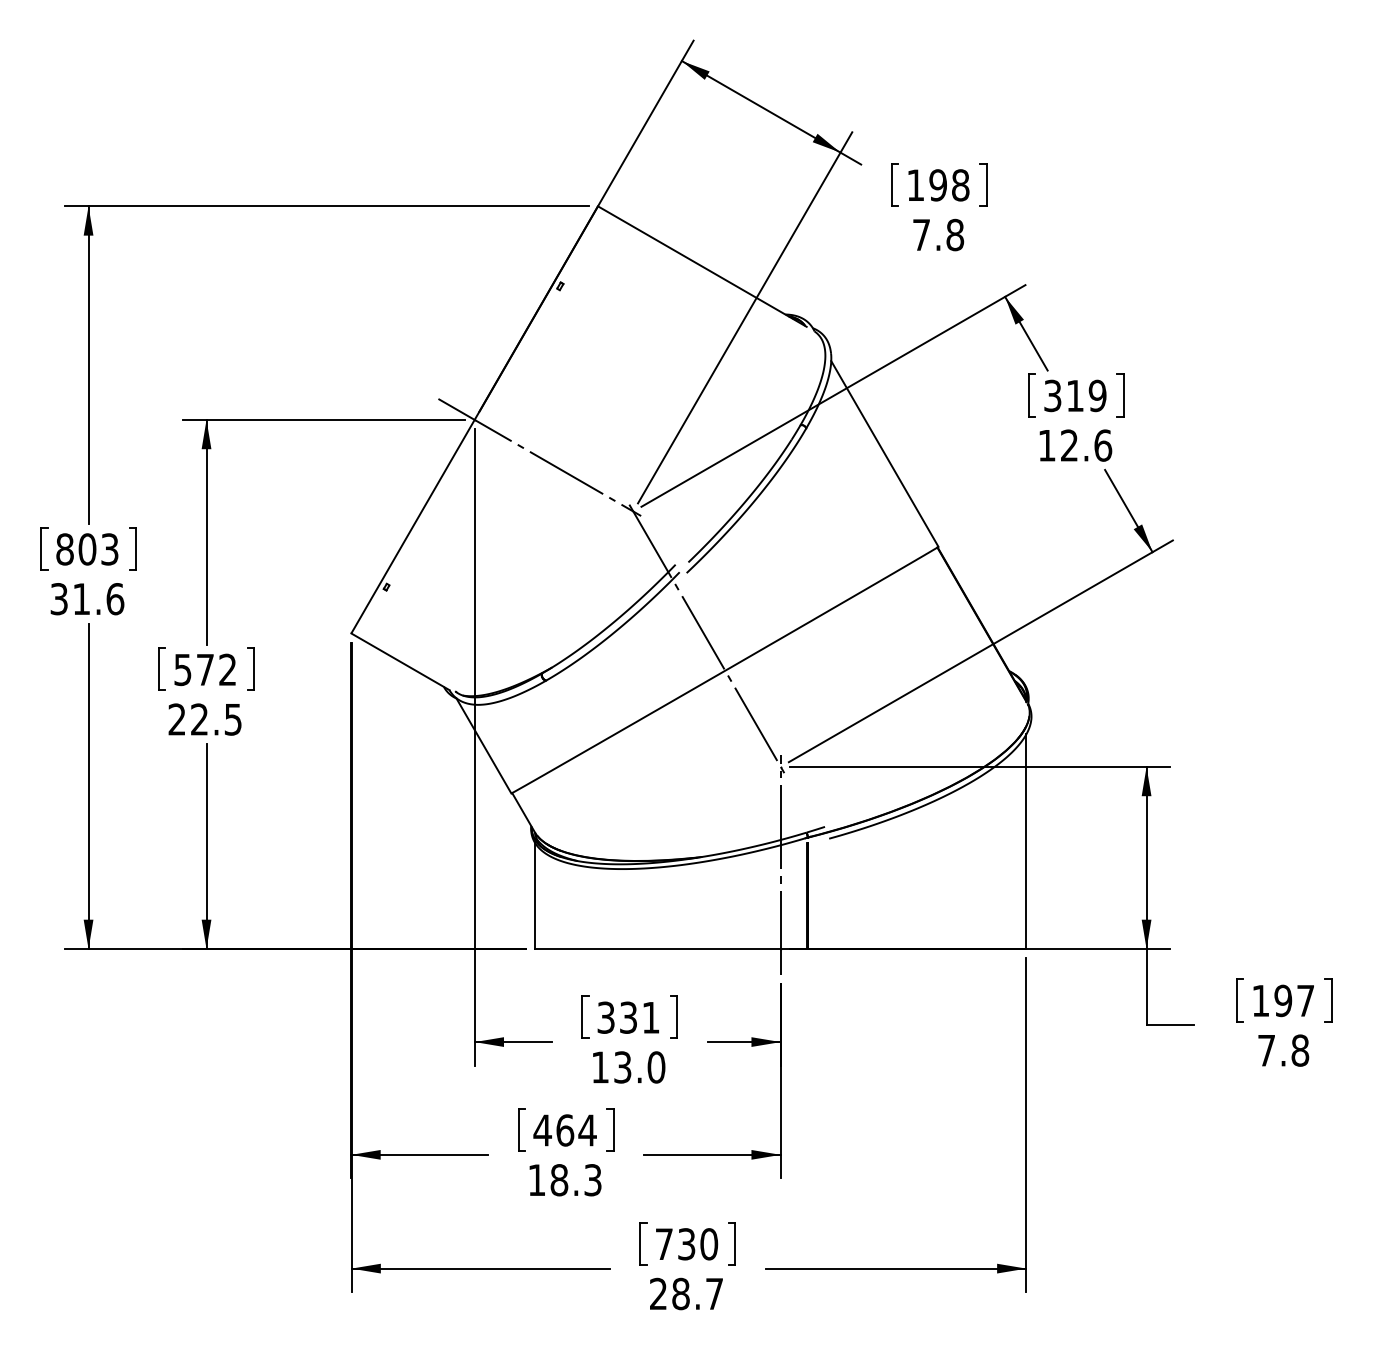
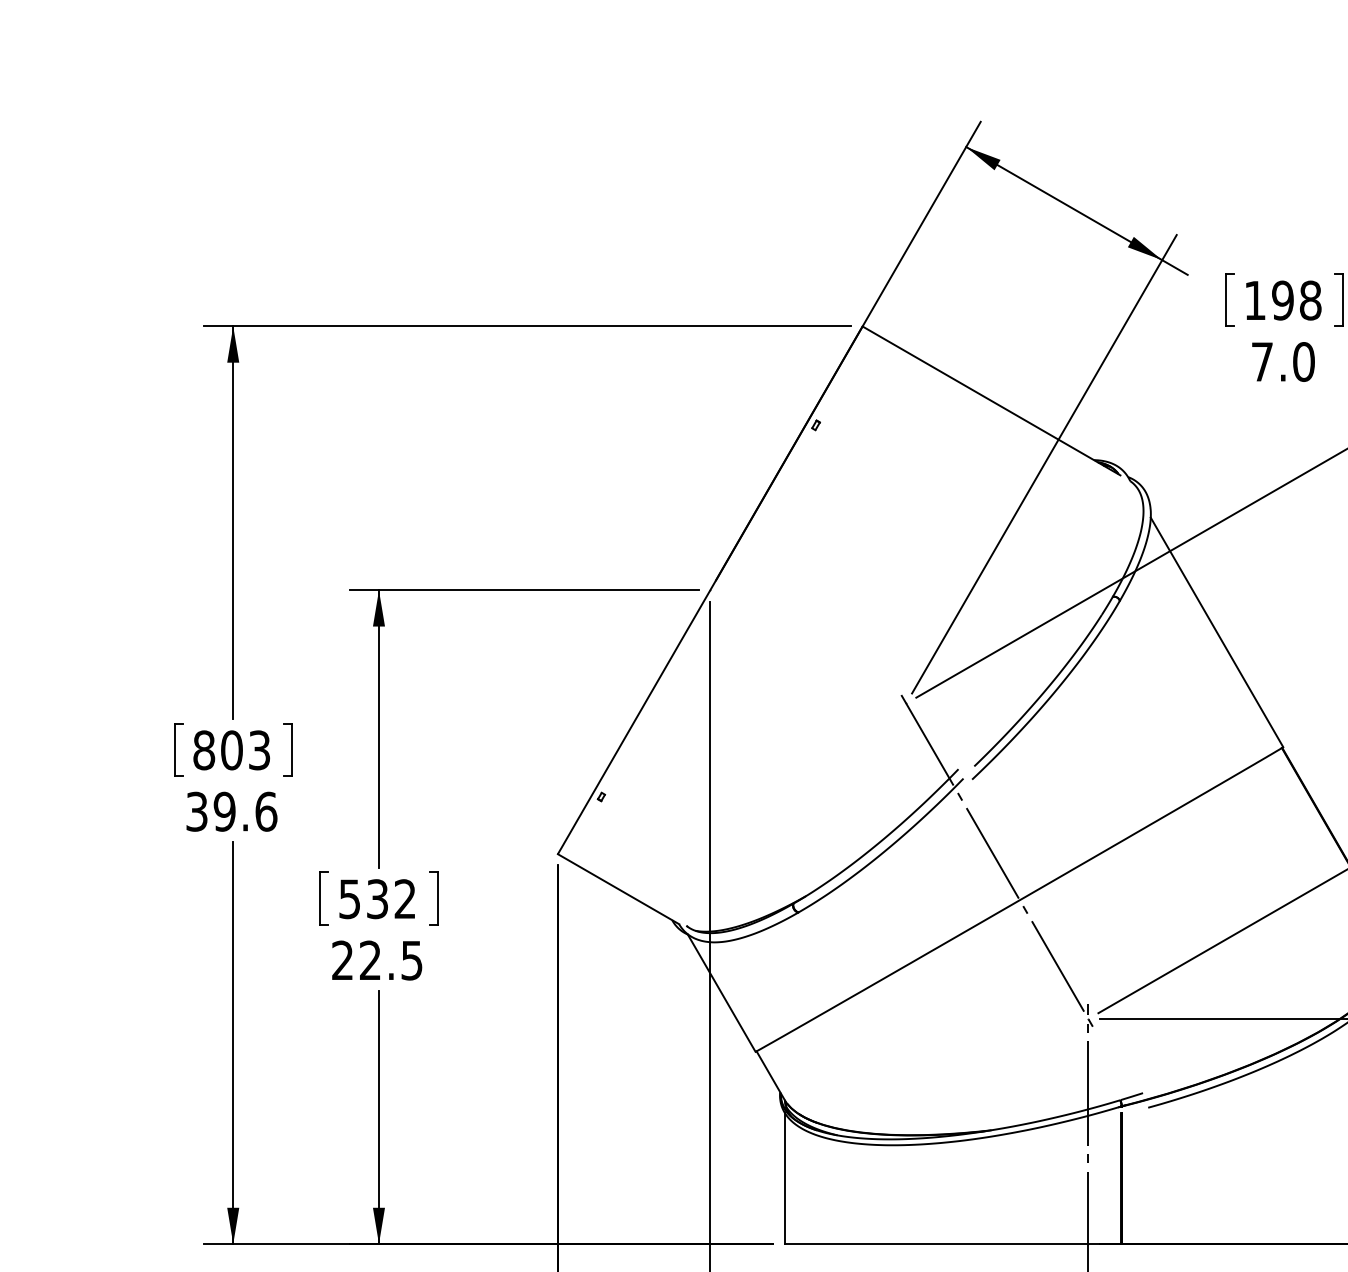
text: (955, 235) -> (1304, 362), 7.8 -> 7.0
line: (539, 457) -> (790, 636), removed
text: (81, 599) -> (224, 812), 31.6 -> 39.6
text: (205, 669) -> (377, 898), 572 -> 532

